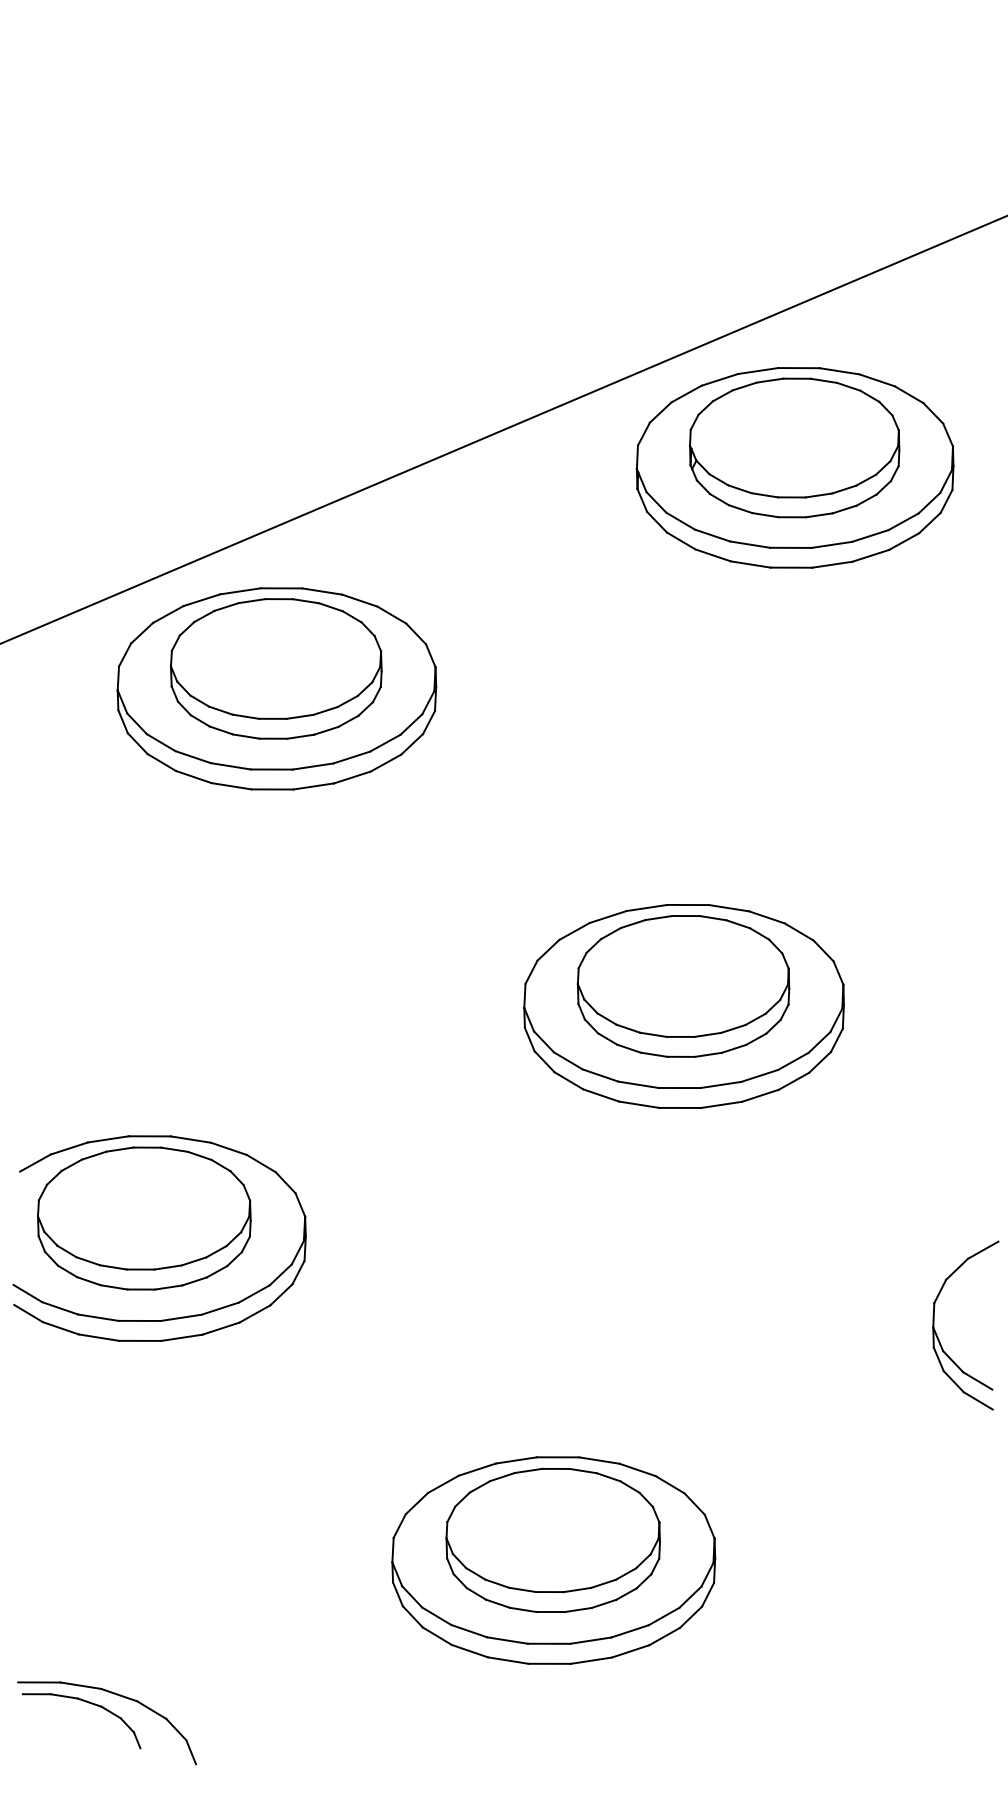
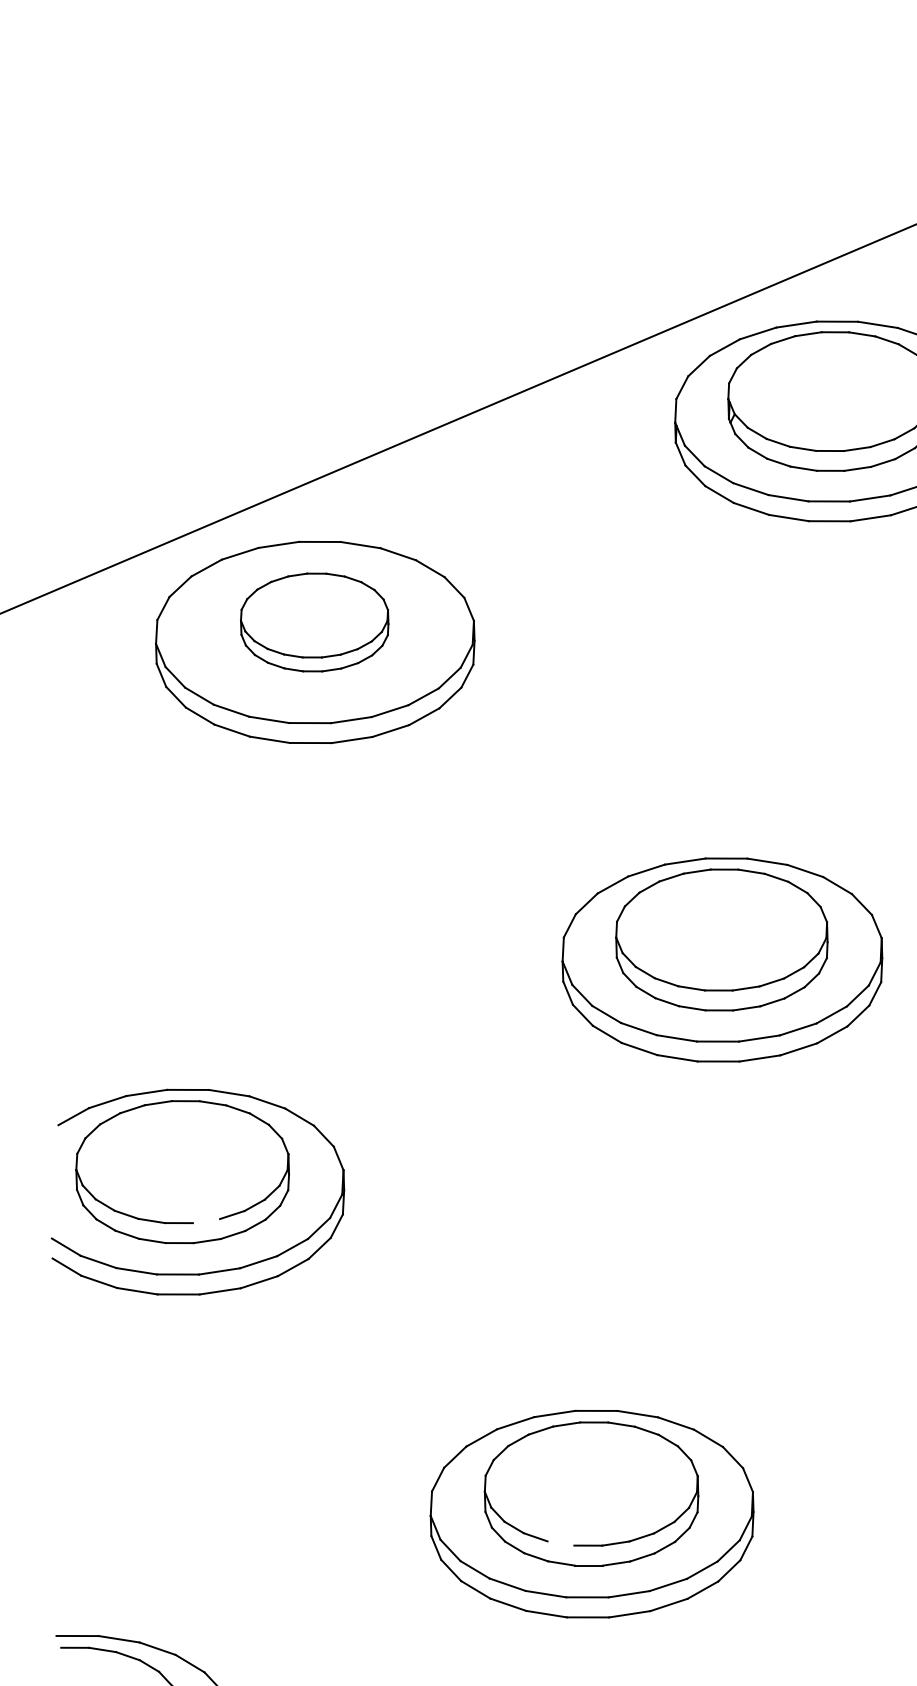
part: (276, 668) -> (314, 622), size x0.7
line: (167, 1267) -> (205, 1221), removed
line: (522, 1589) -> (560, 1543), removed

